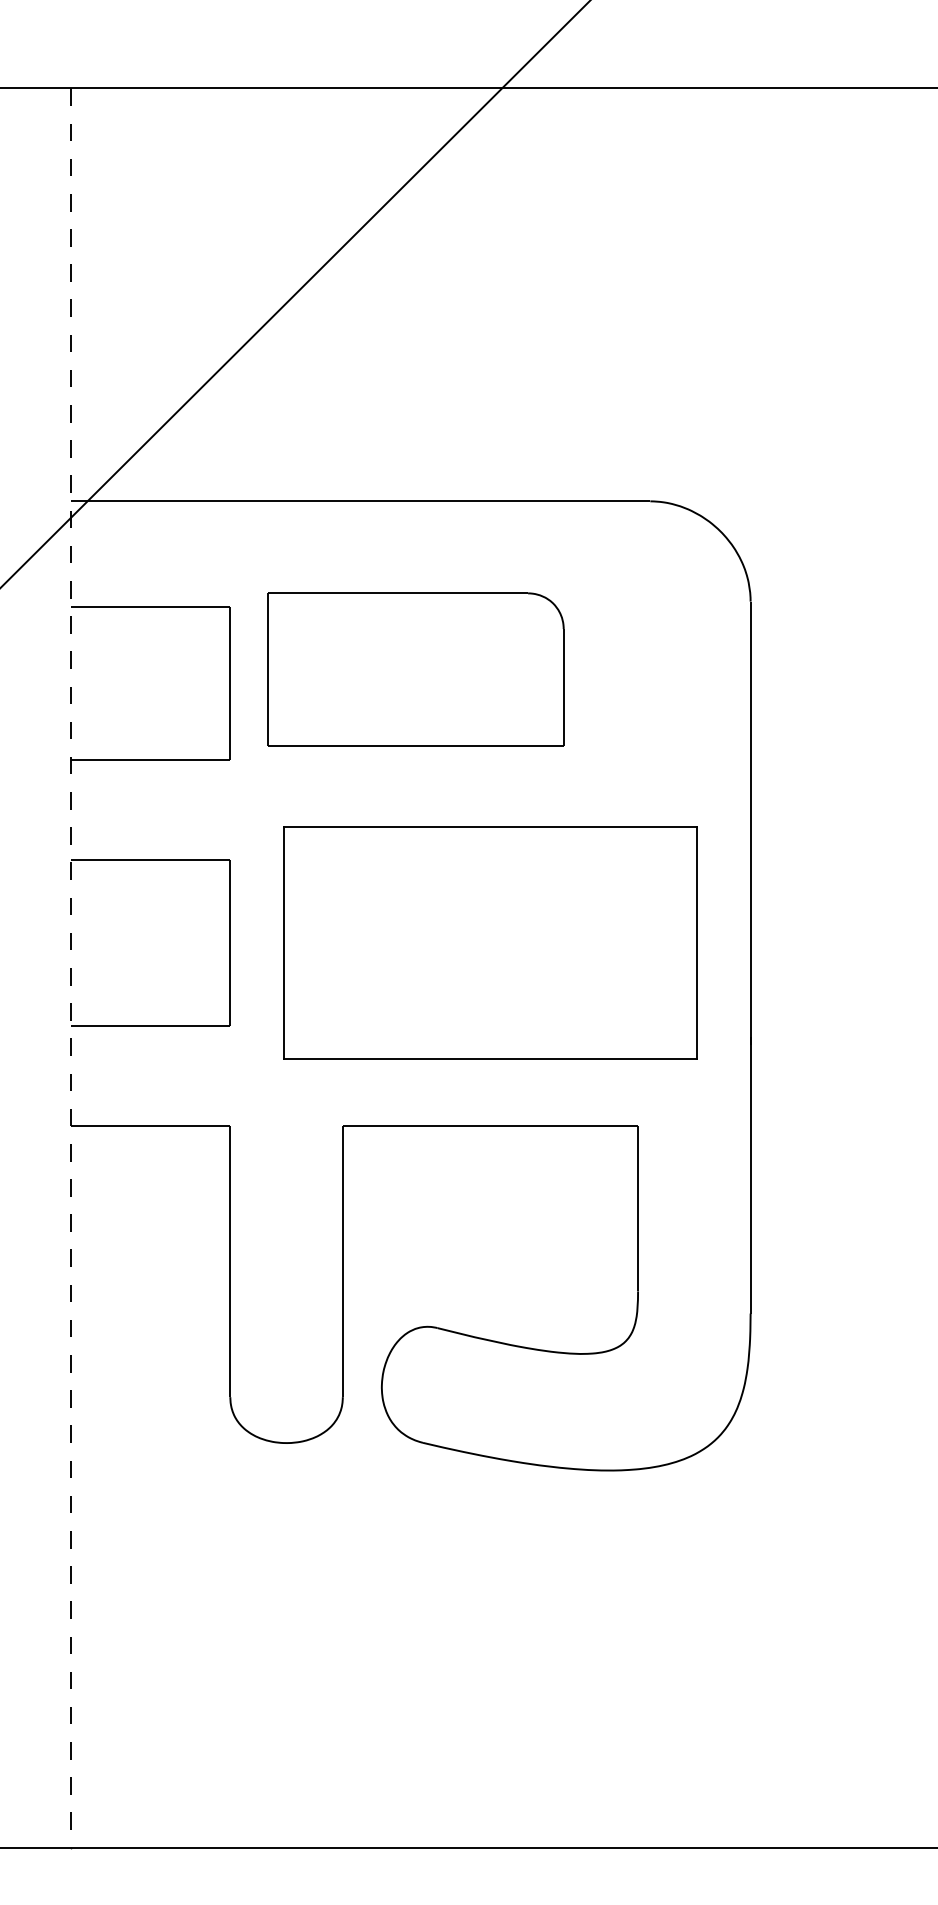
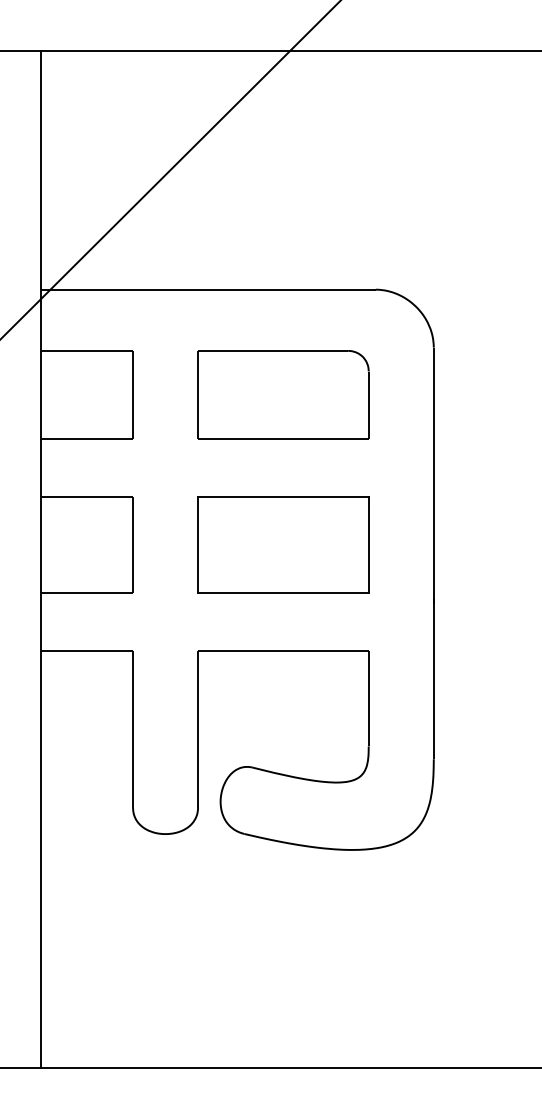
part: (416, 668) -> (283, 394), moved
part: (490, 942) -> (283, 544), size x0.71
line: (70, 968) -> (40, 559), dashed -> solid

